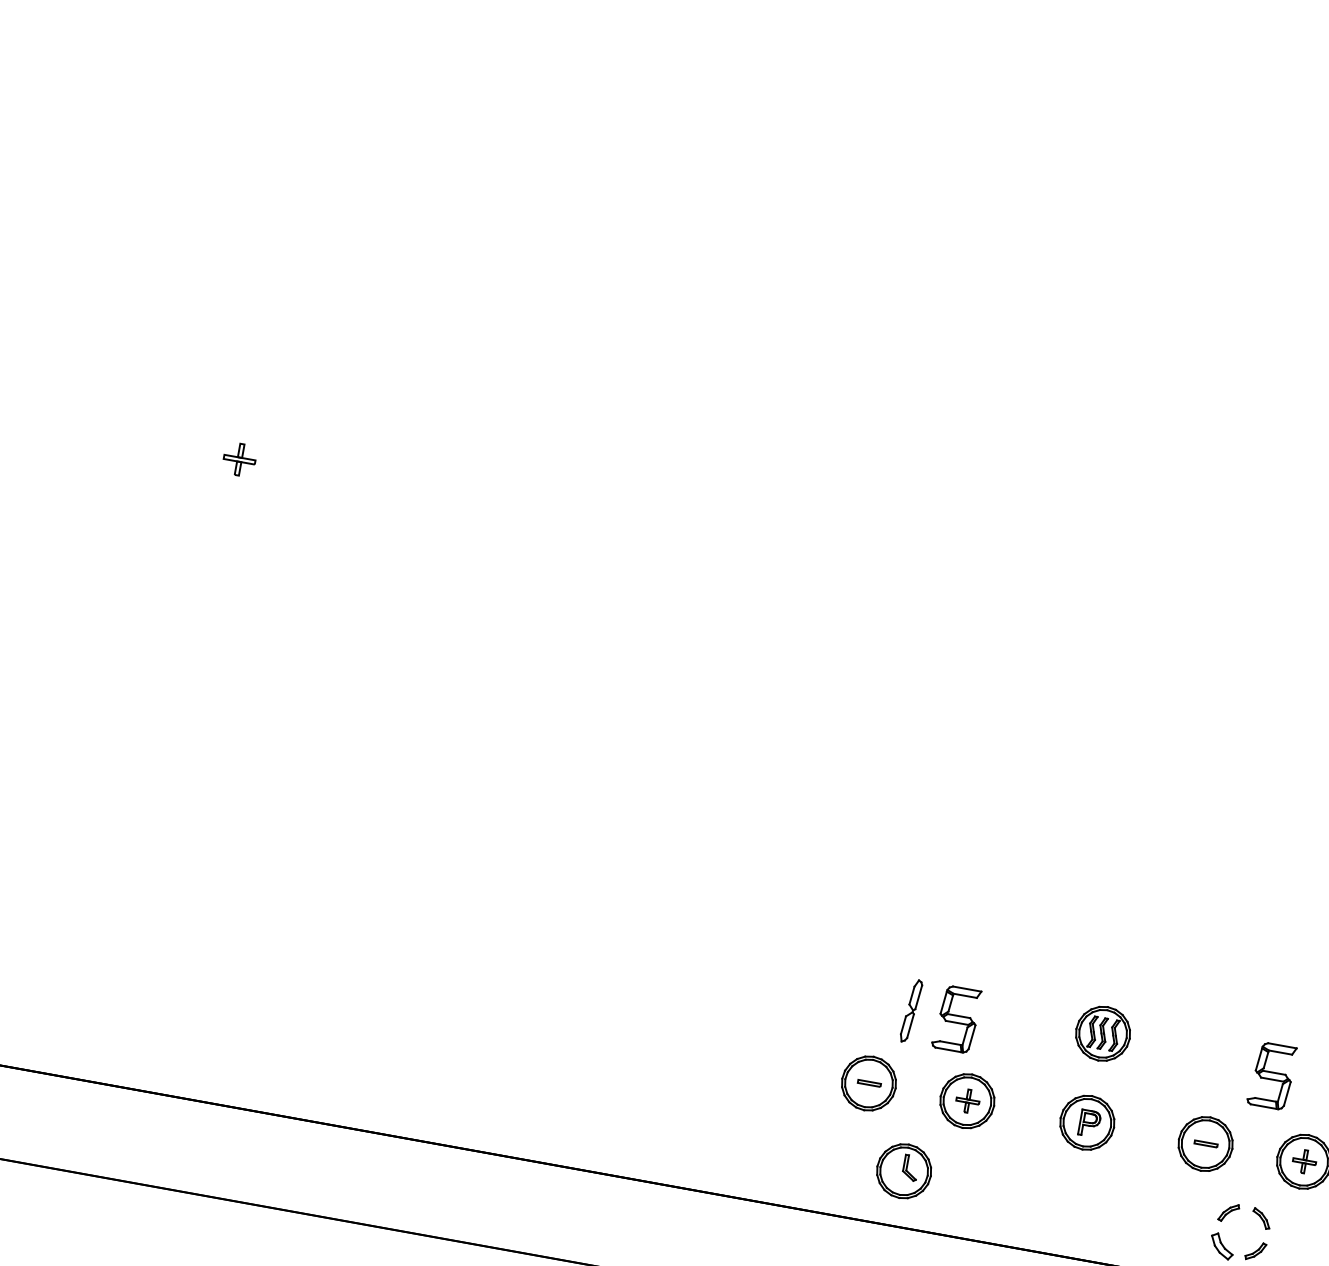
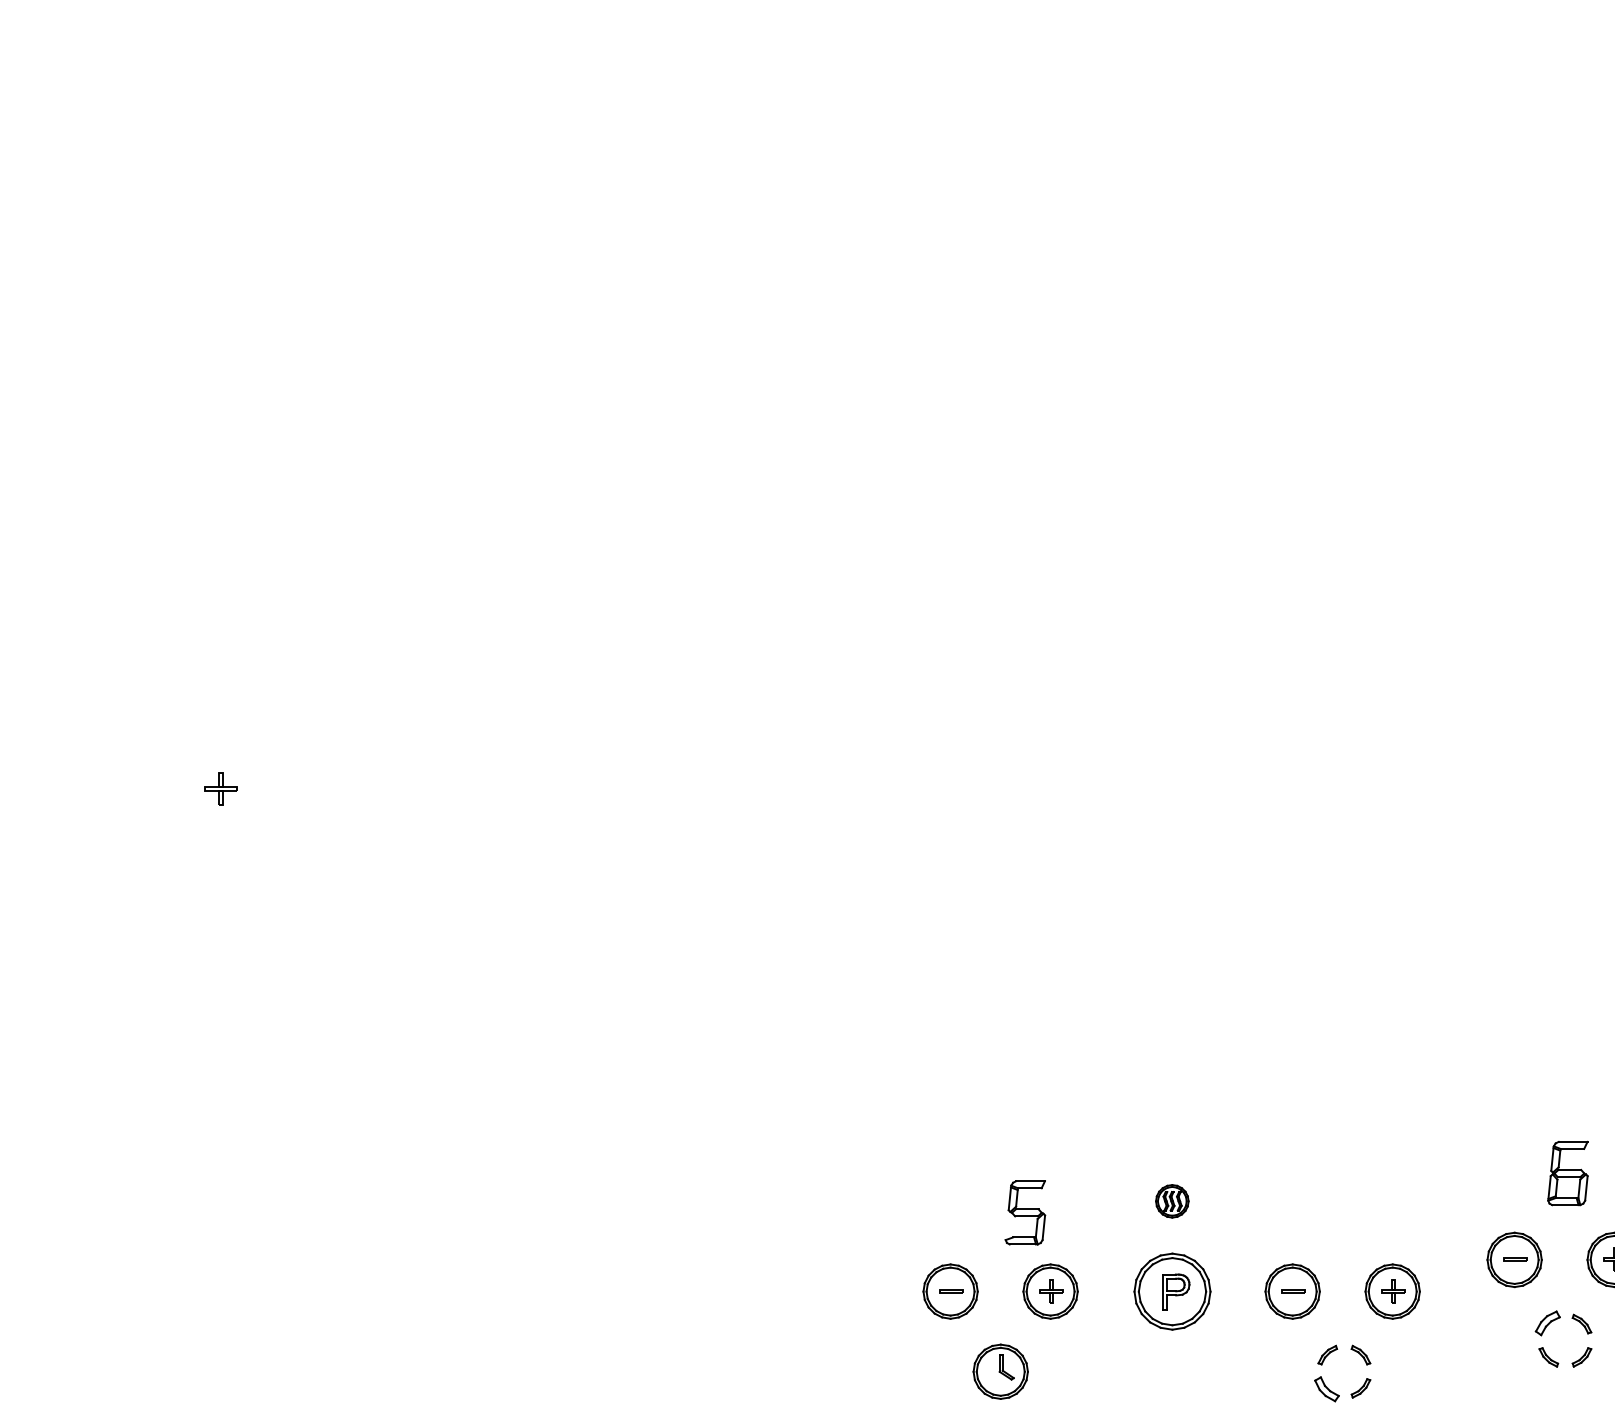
part: (911, 1010) -> (979, 1212), removed
part: (1103, 1034) -> (1172, 1201), size x0.6
part: (1271, 1075) -> (1345, 1212), removed
part: (1087, 1122) -> (1172, 1291), size x1.4

